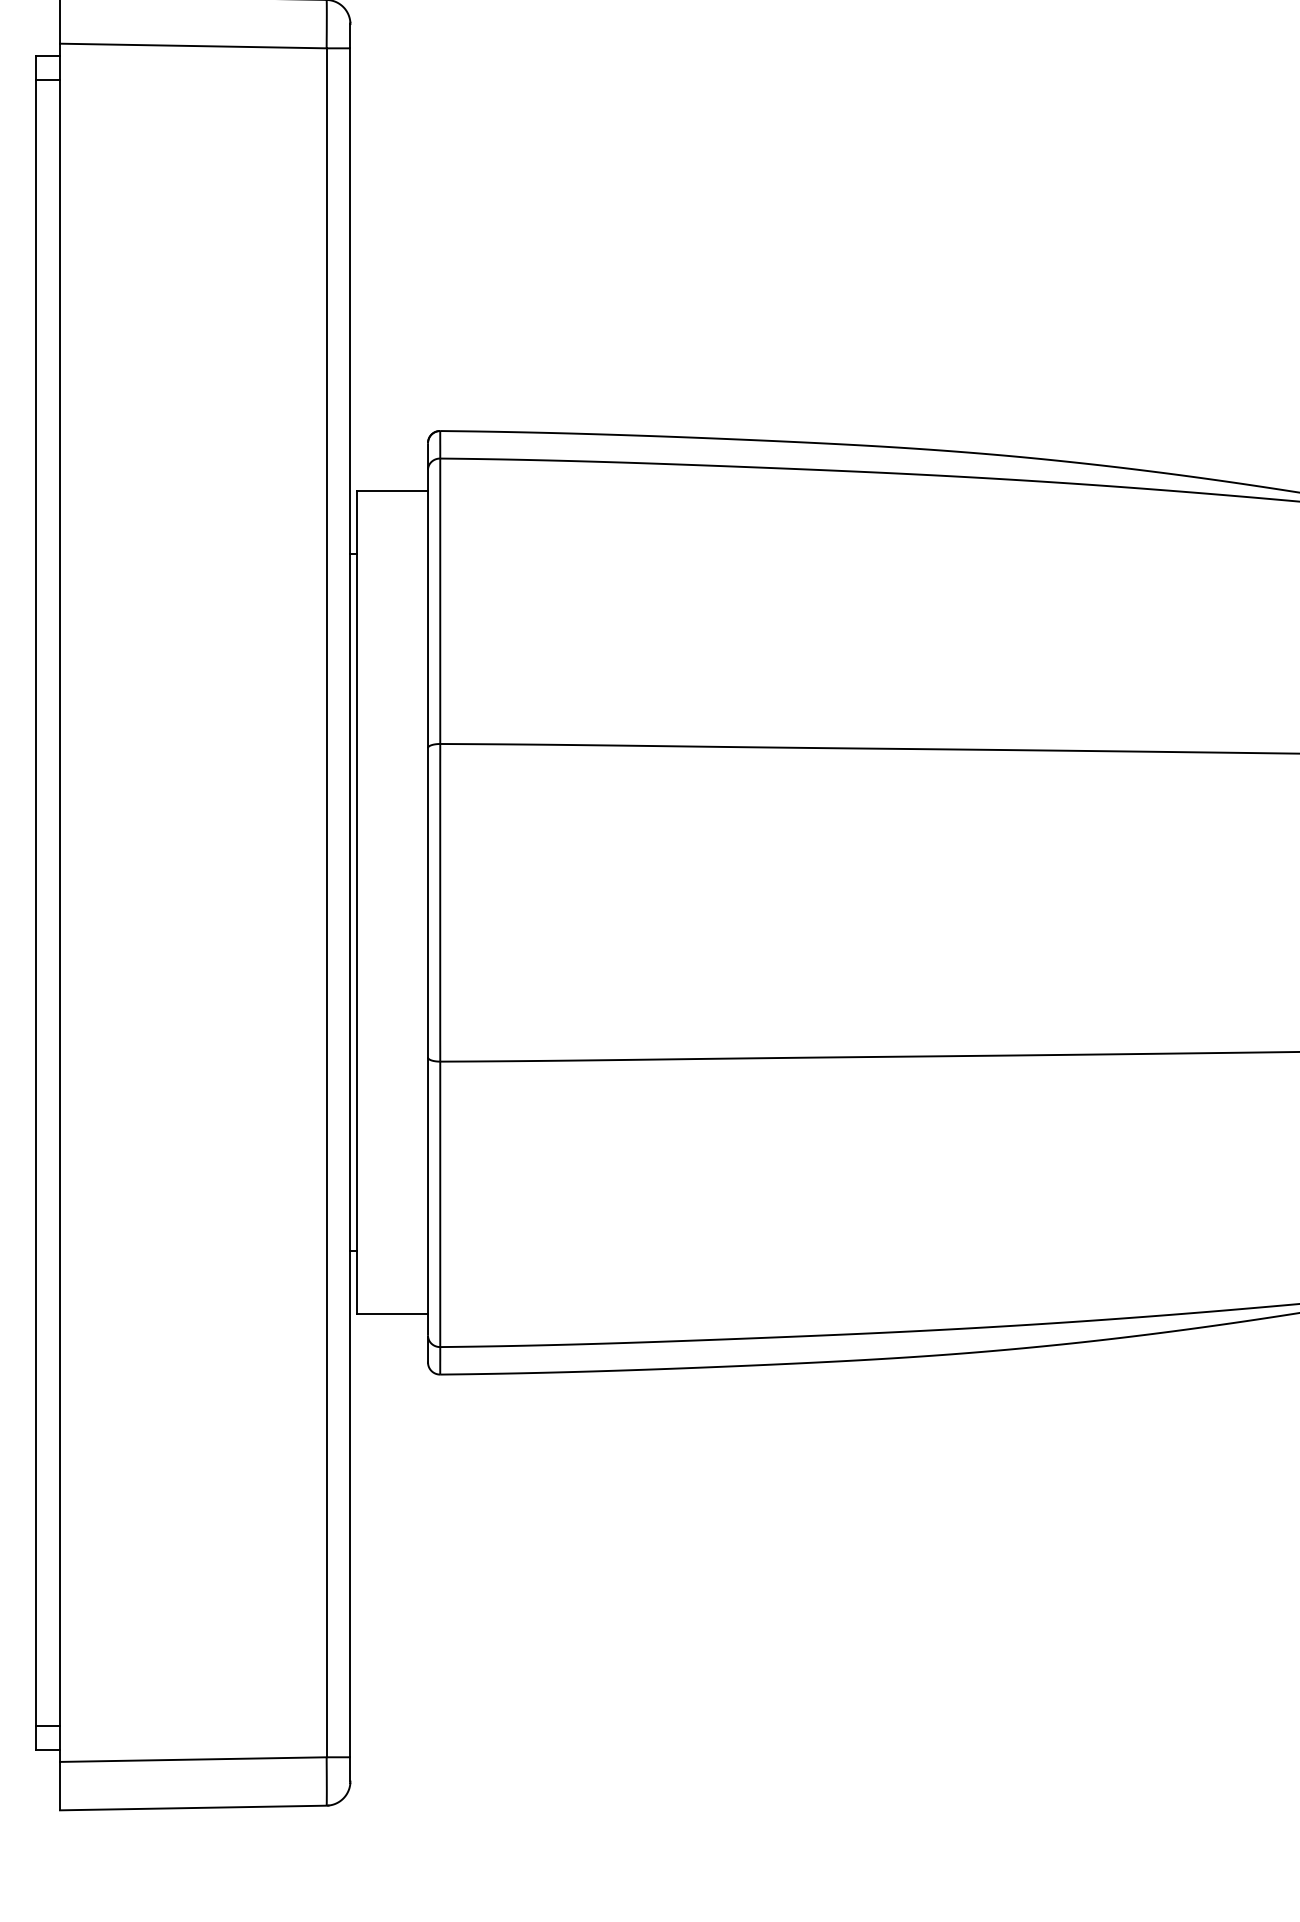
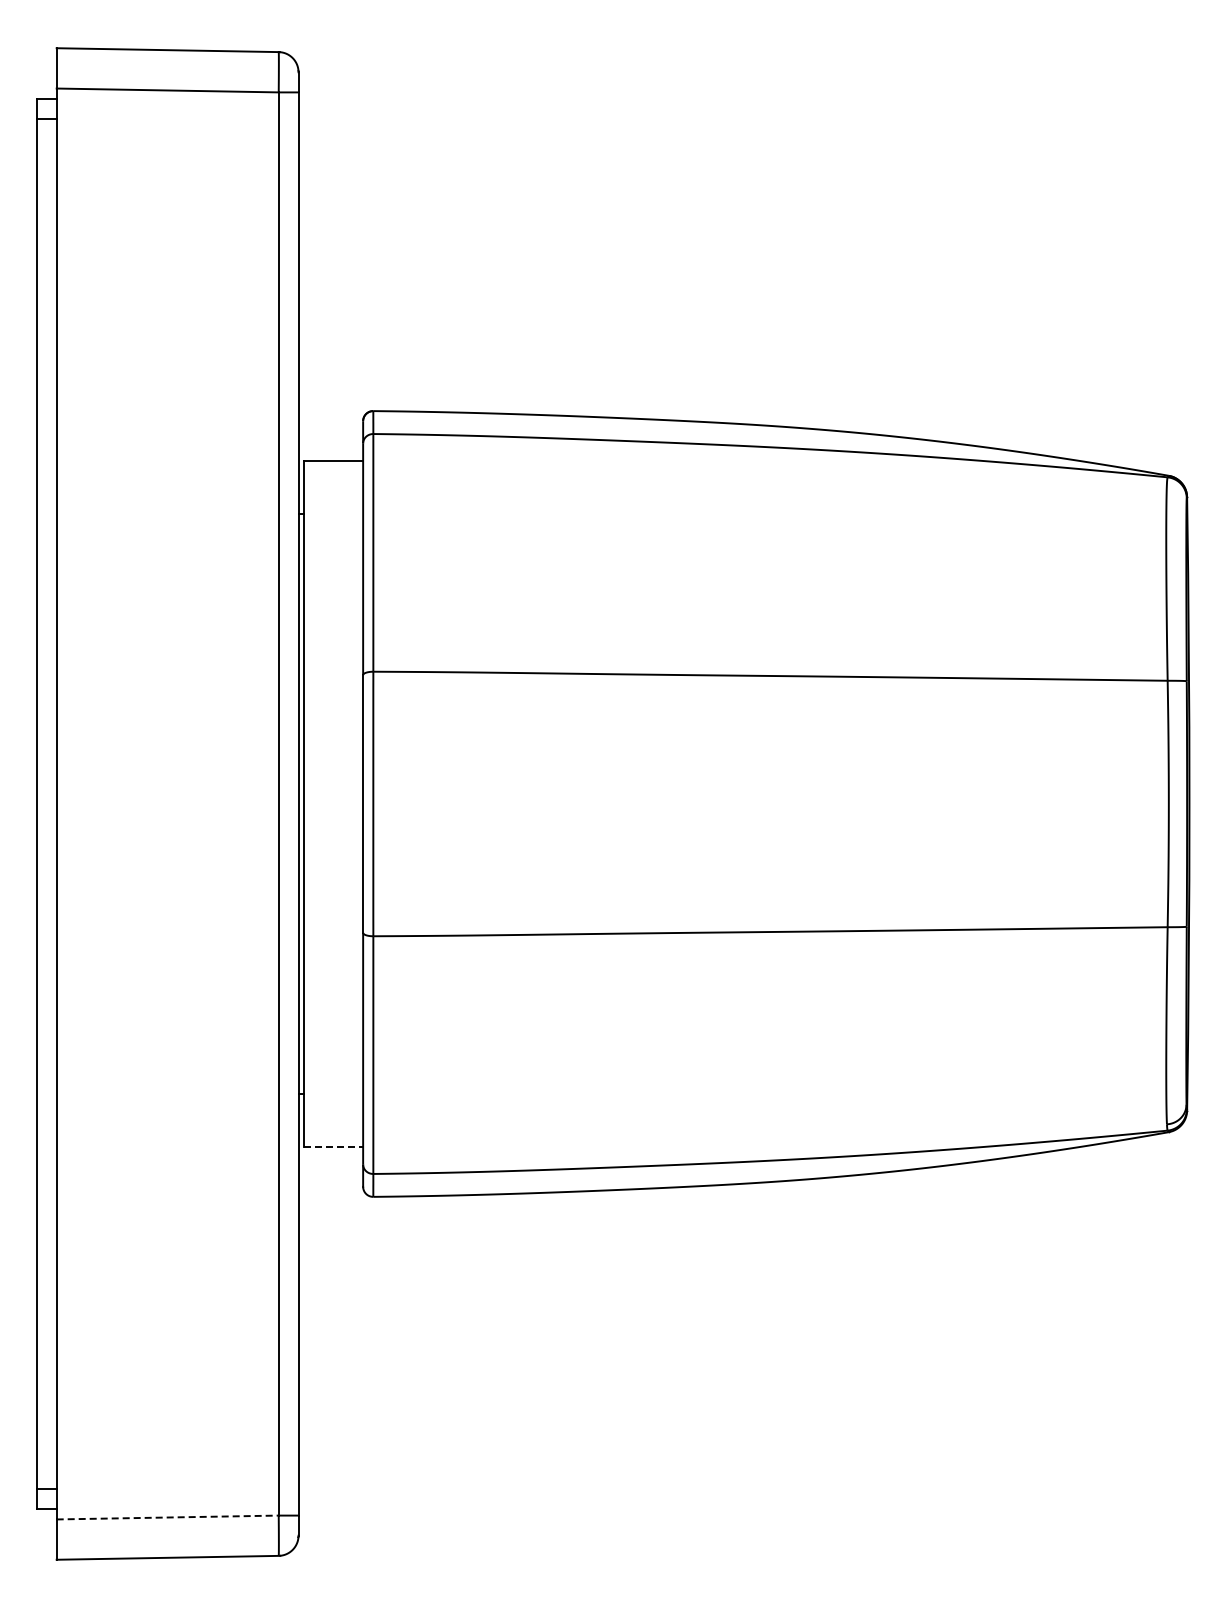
line: (392, 1314) -> (333, 1146), solid -> dashed
line: (194, 1759) -> (168, 1517), solid -> dashed

